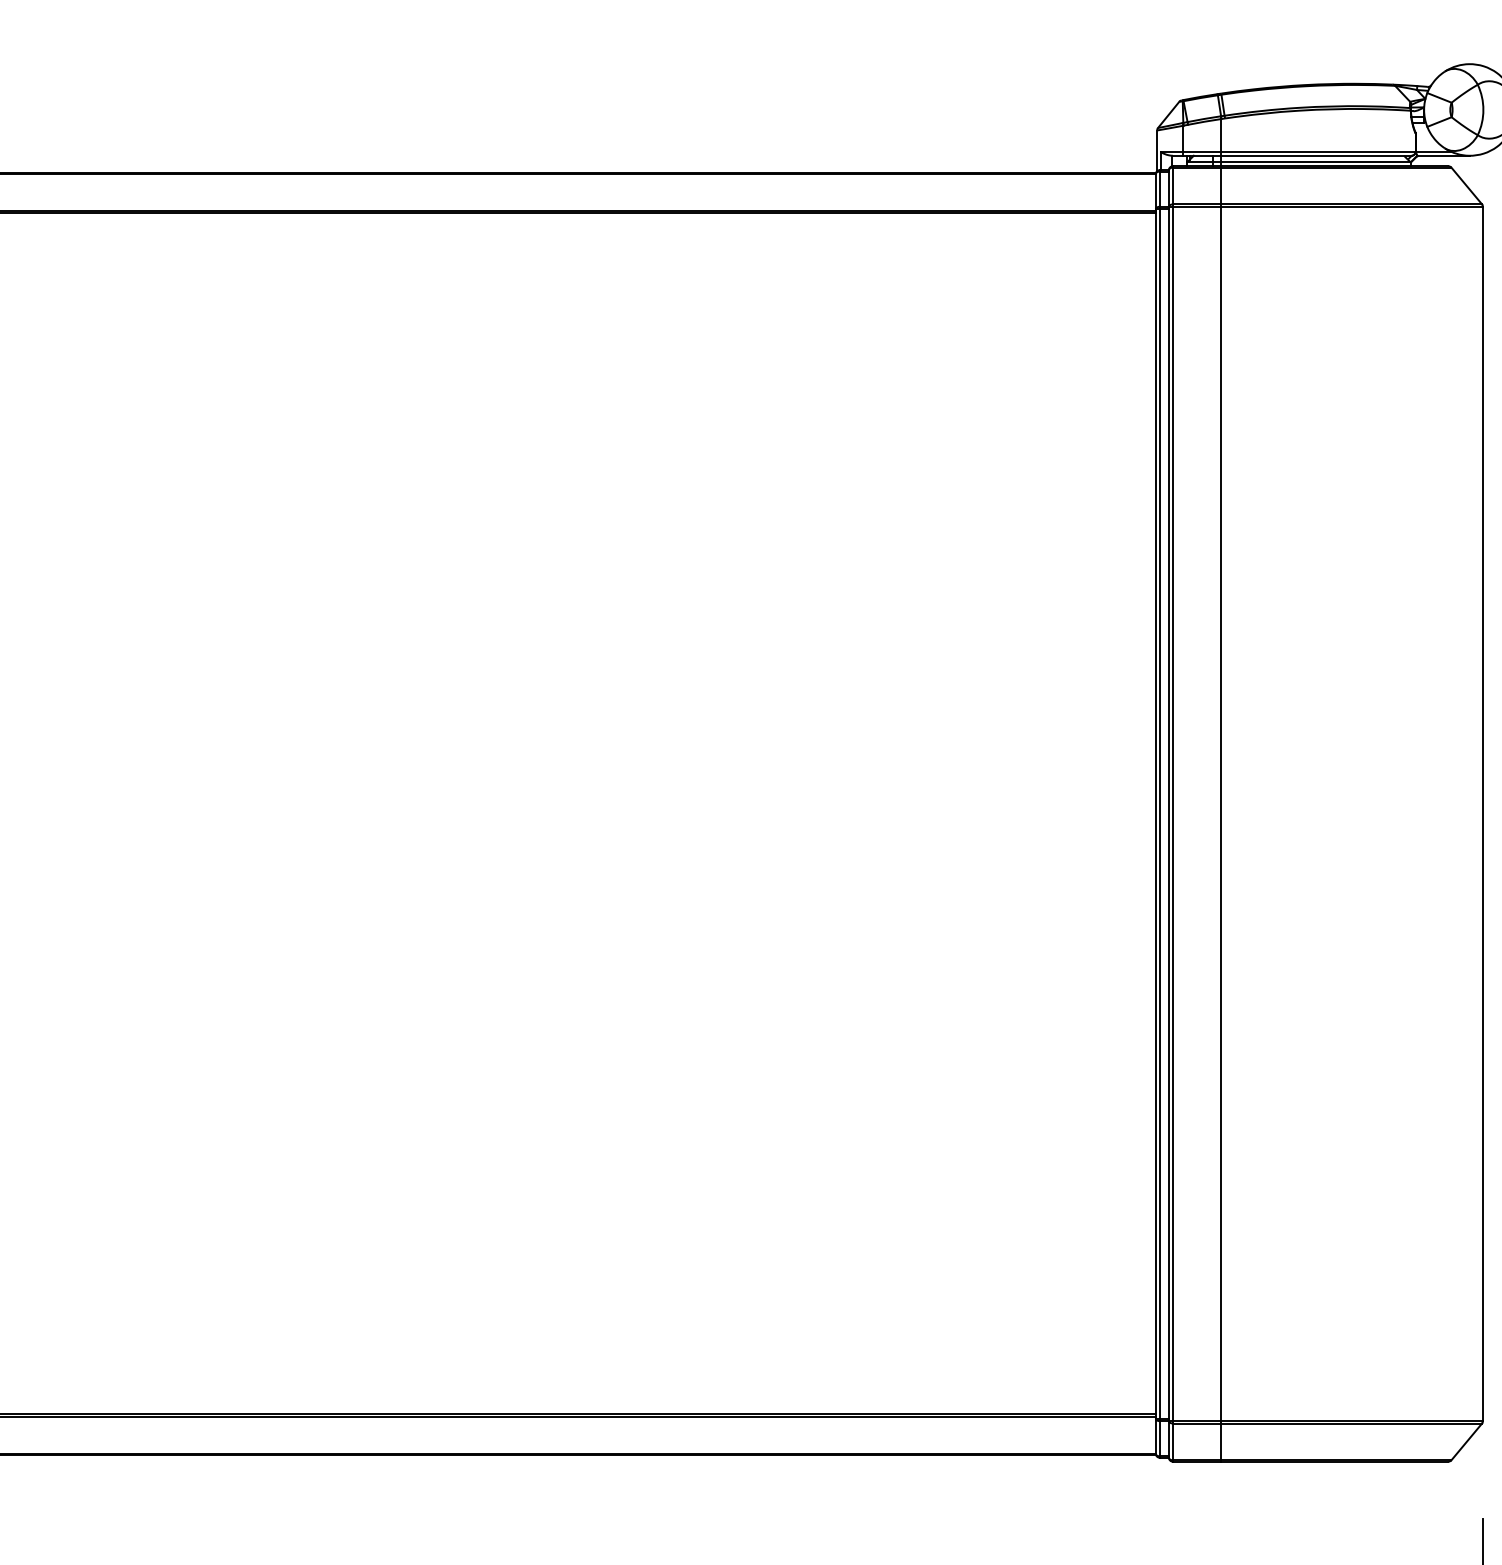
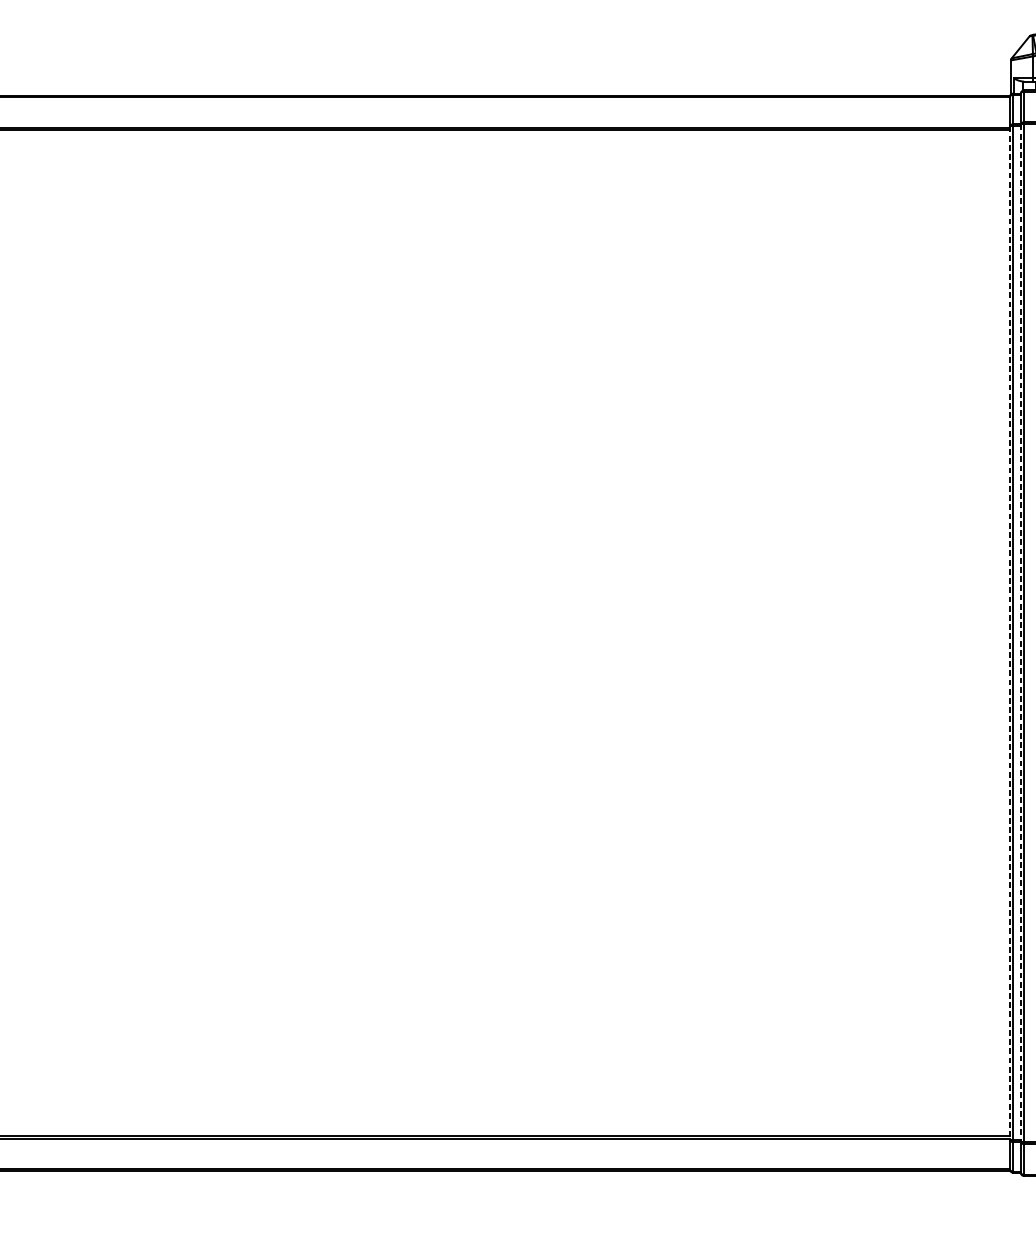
line: (1155, 813) -> (1009, 632), solid -> dashed
line: (1168, 814) -> (1020, 633), solid -> dashed

